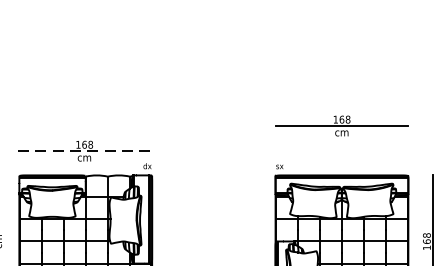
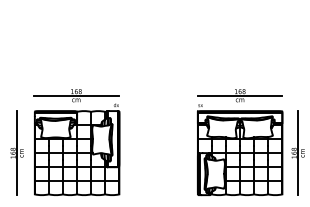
part: (340, 125) -> (239, 95), moved
line: (84, 150) -> (76, 95), dashed -> solid

